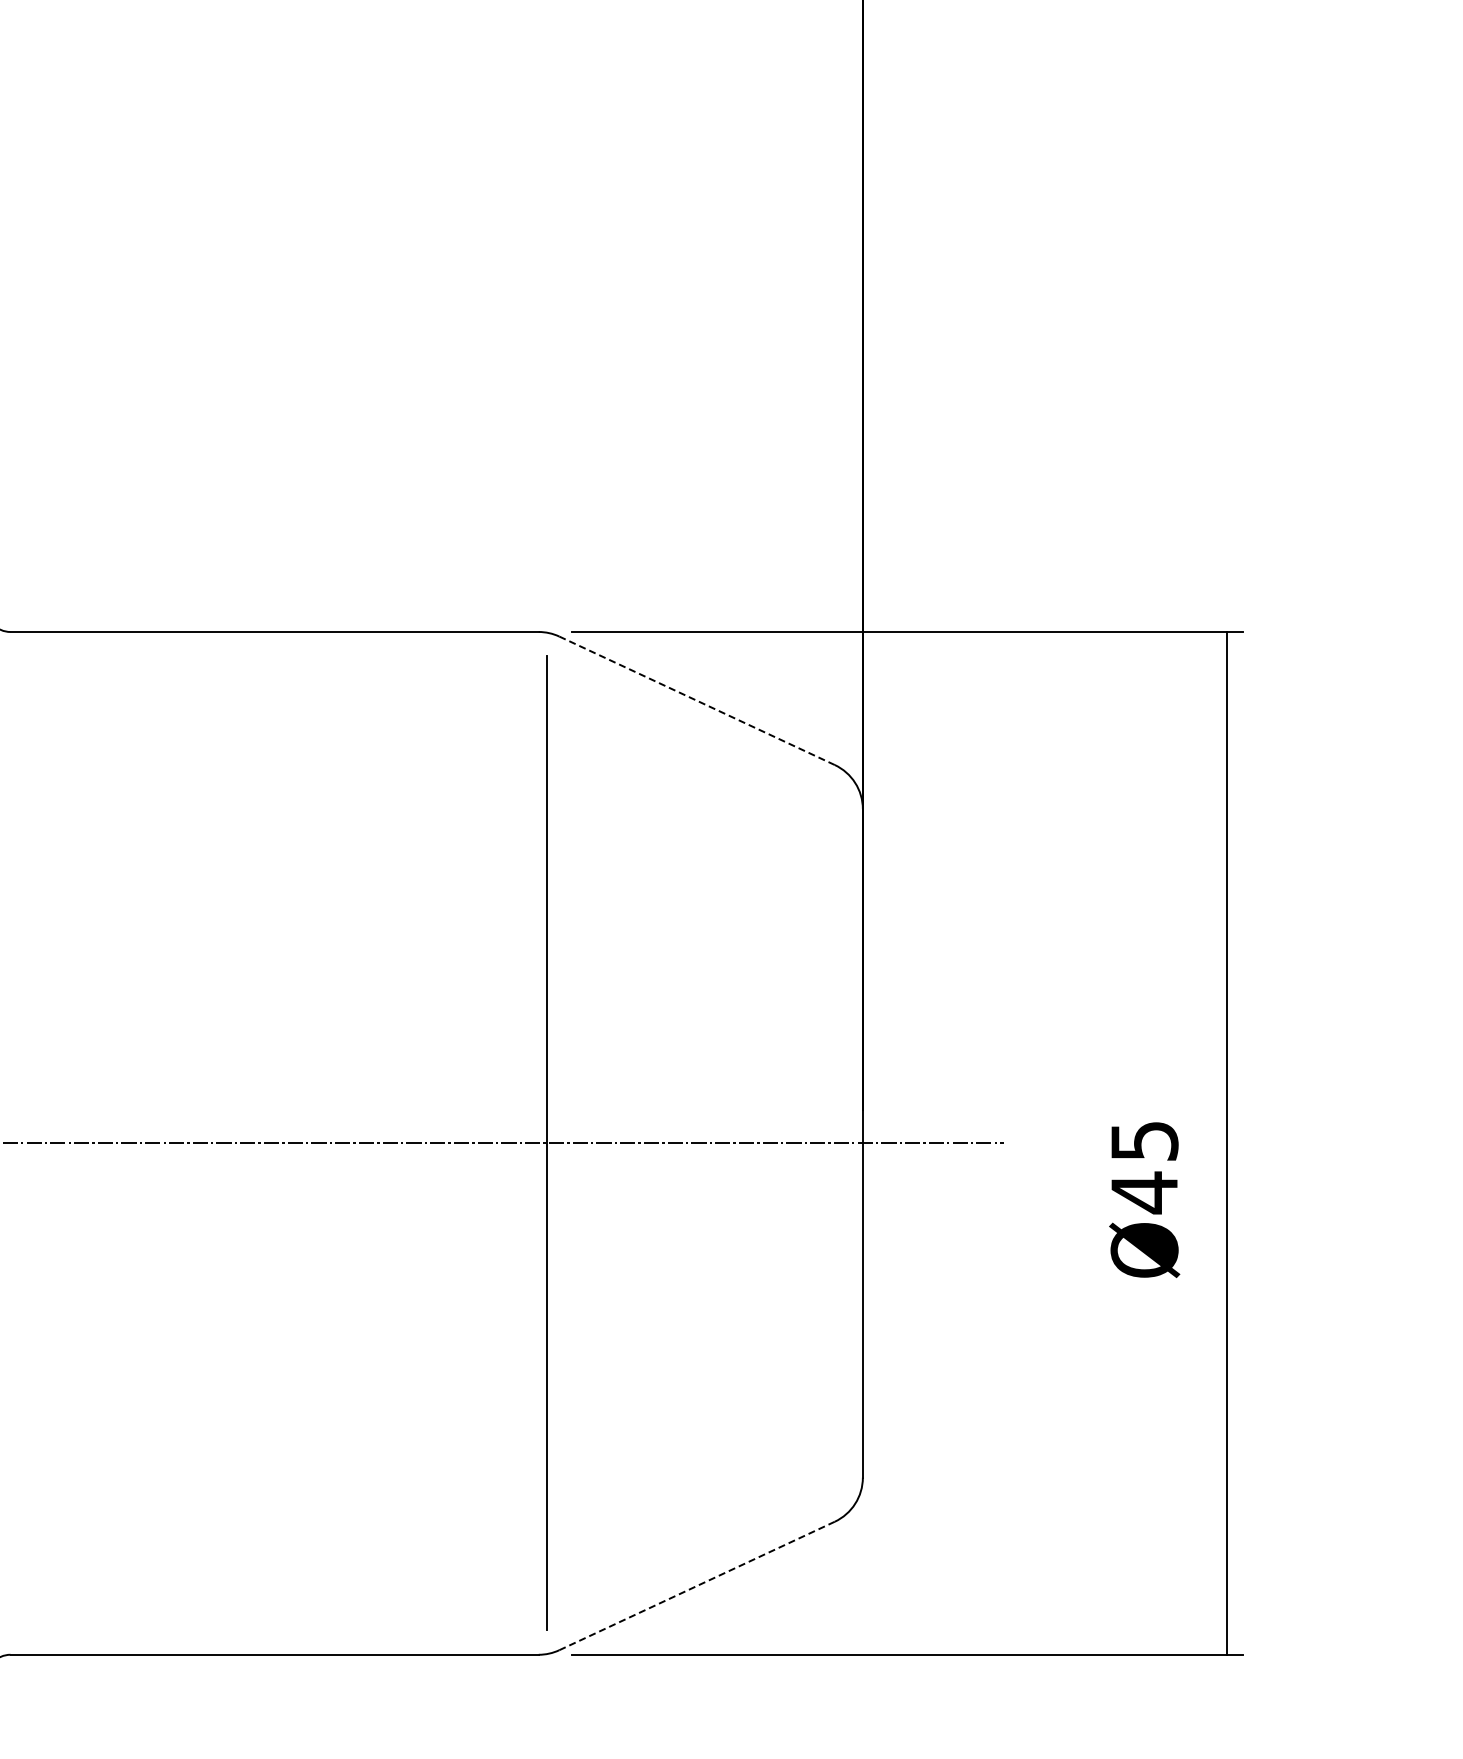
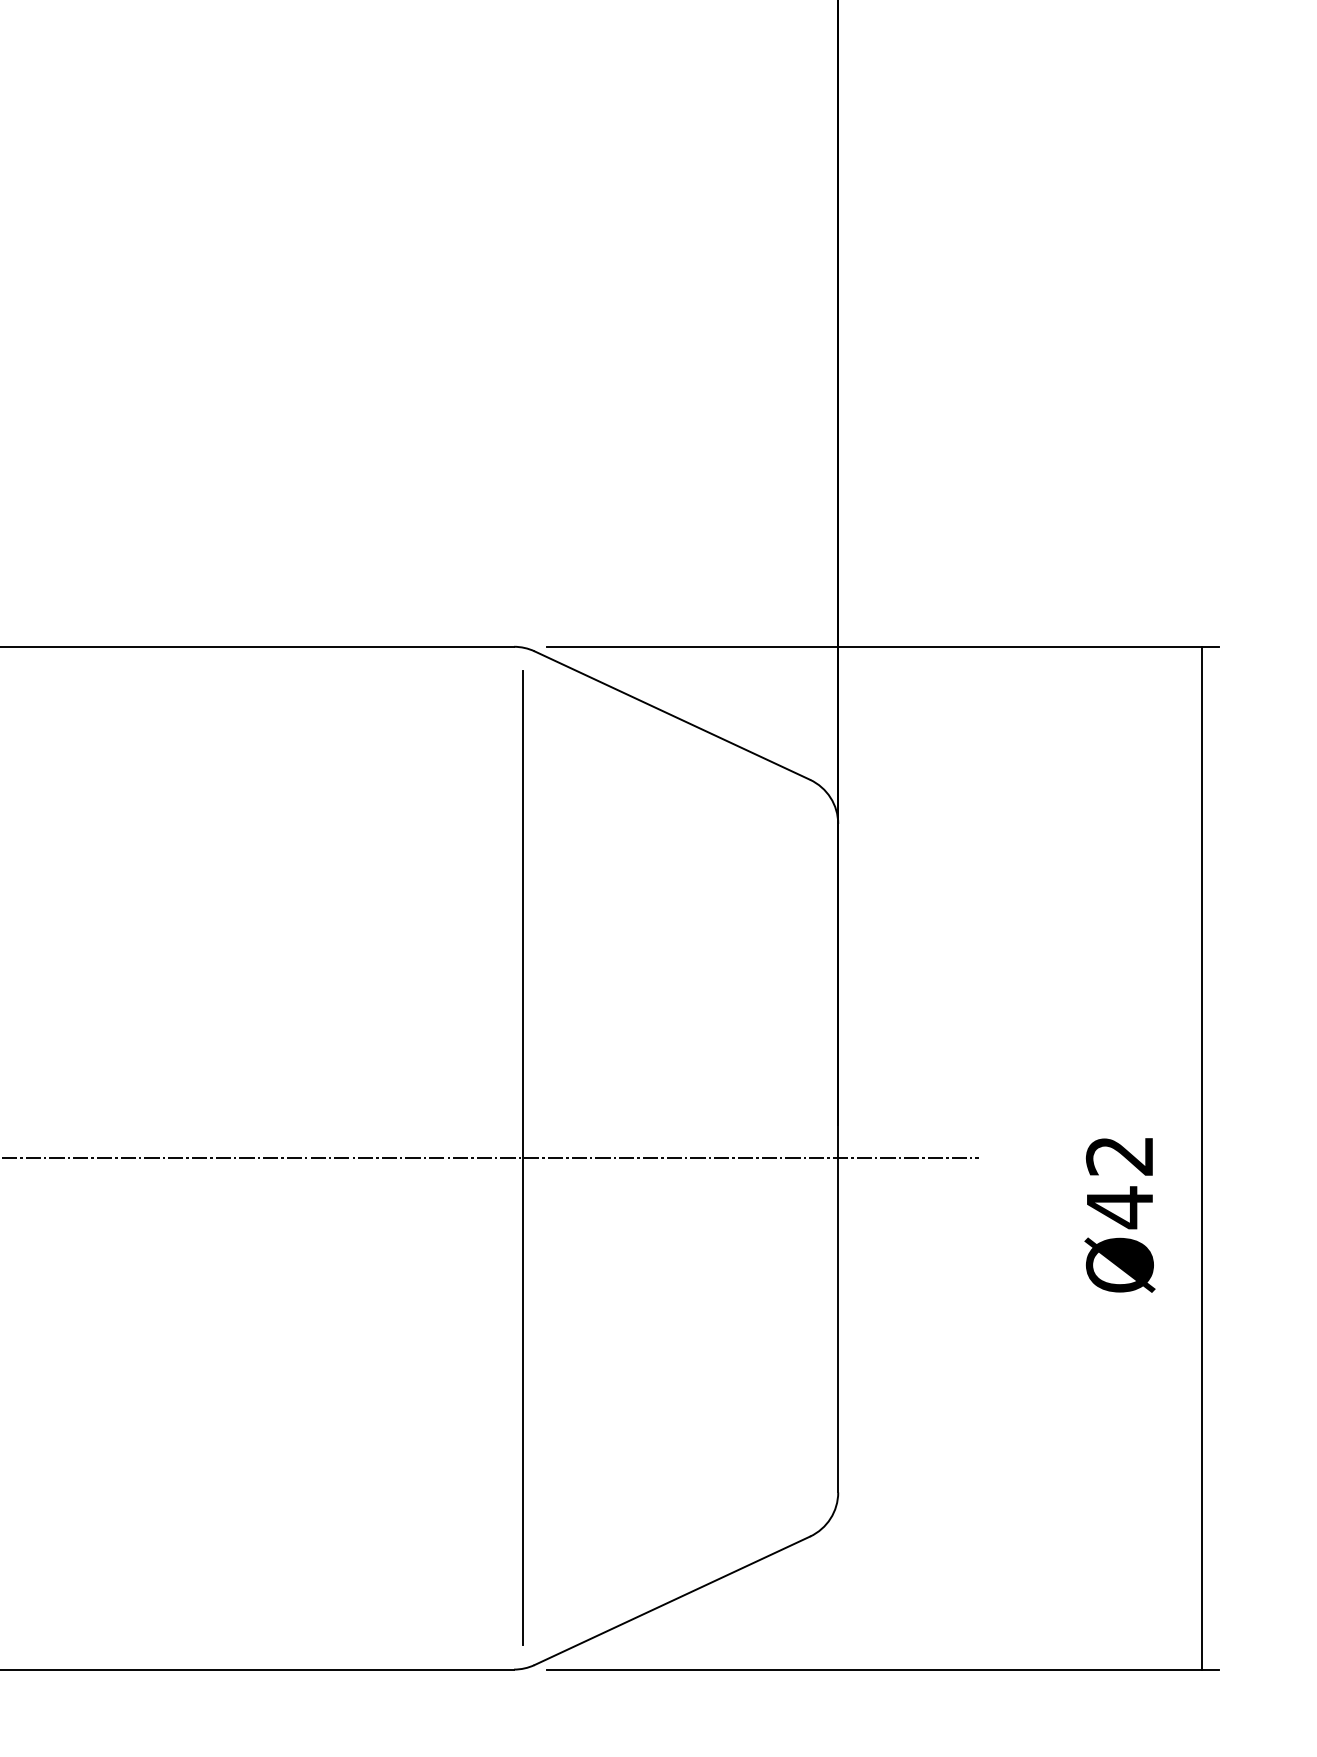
line: (697, 700) -> (672, 715), dashed -> solid
text: (1144, 1141) -> (1119, 1156), Ø45 -> Ø42
line: (697, 1586) -> (672, 1601), dashed -> solid

